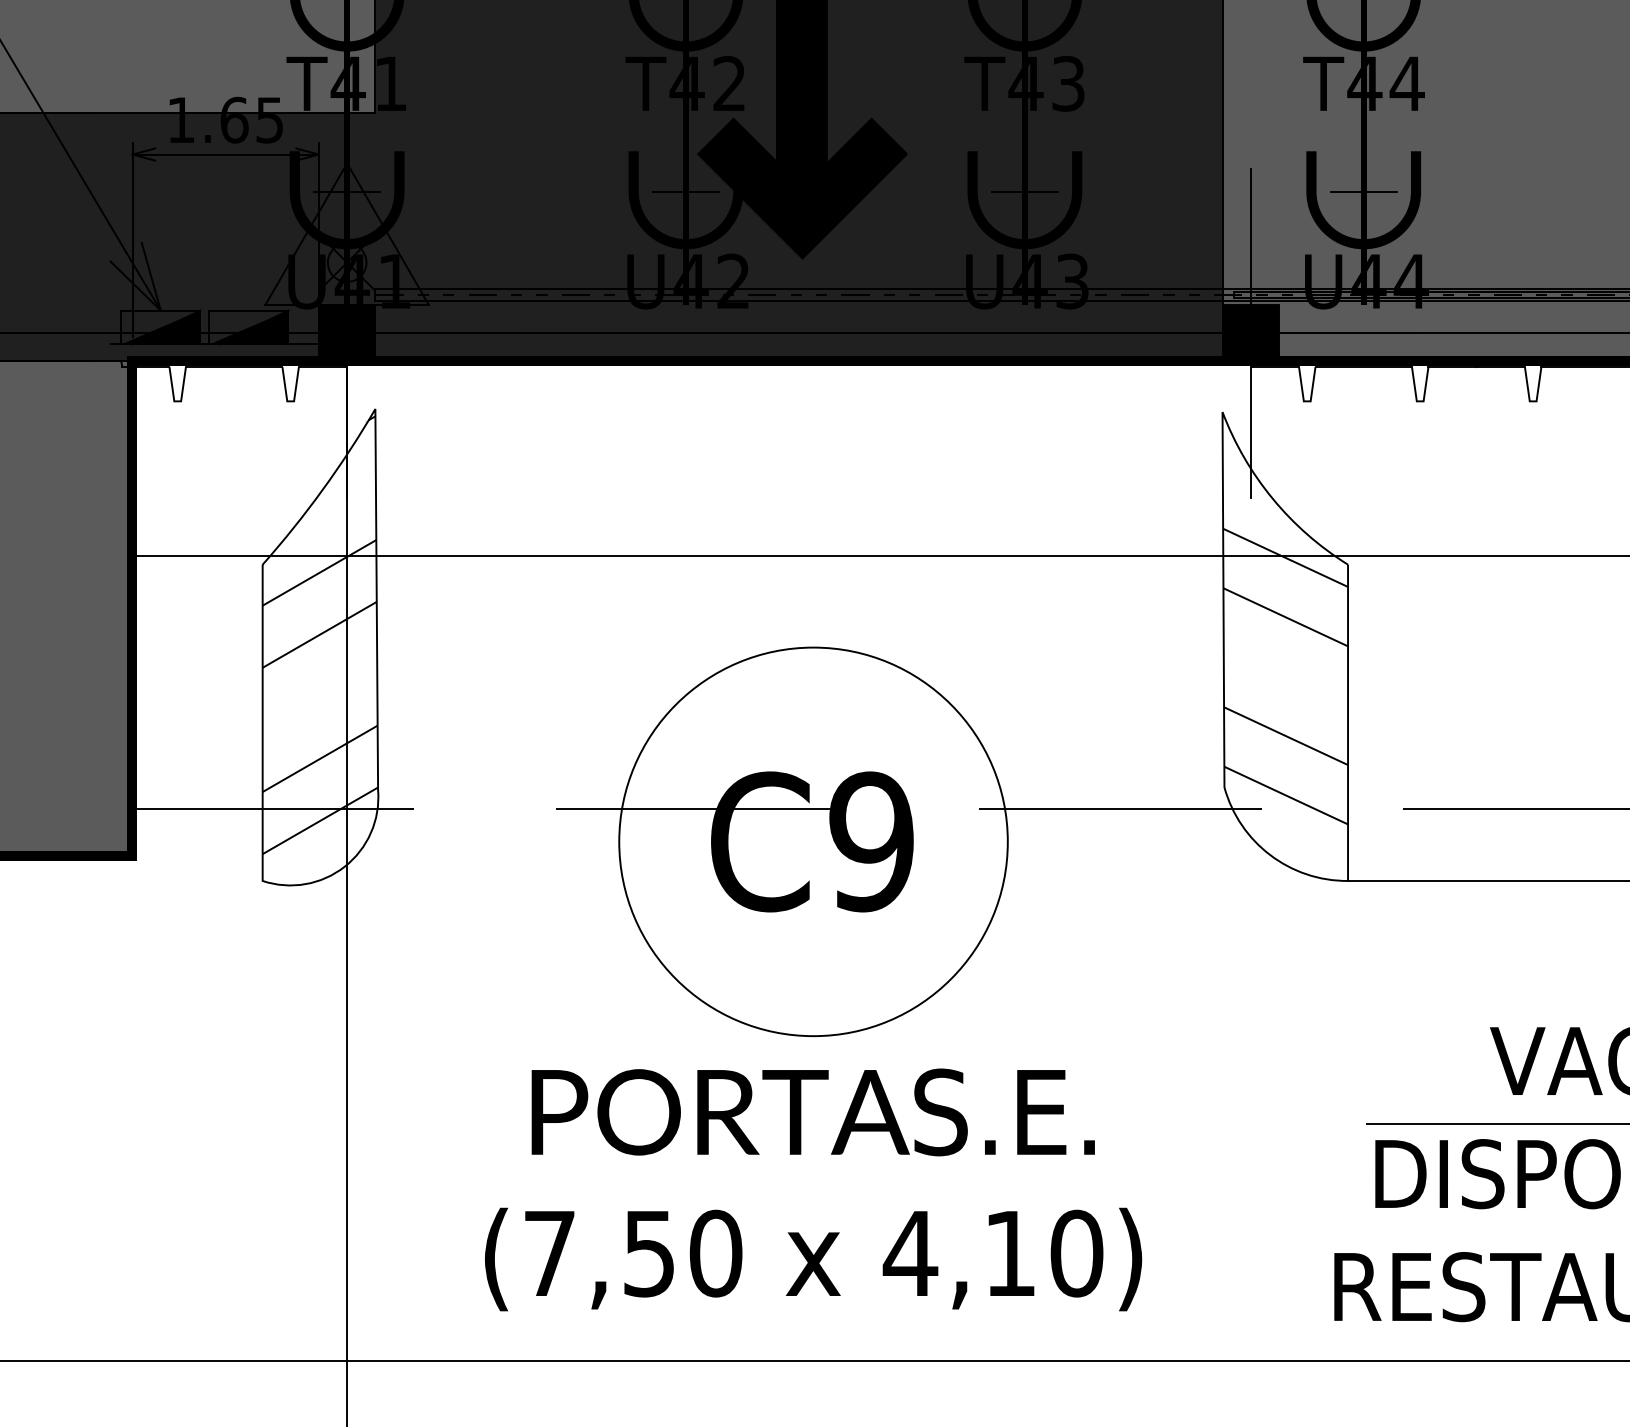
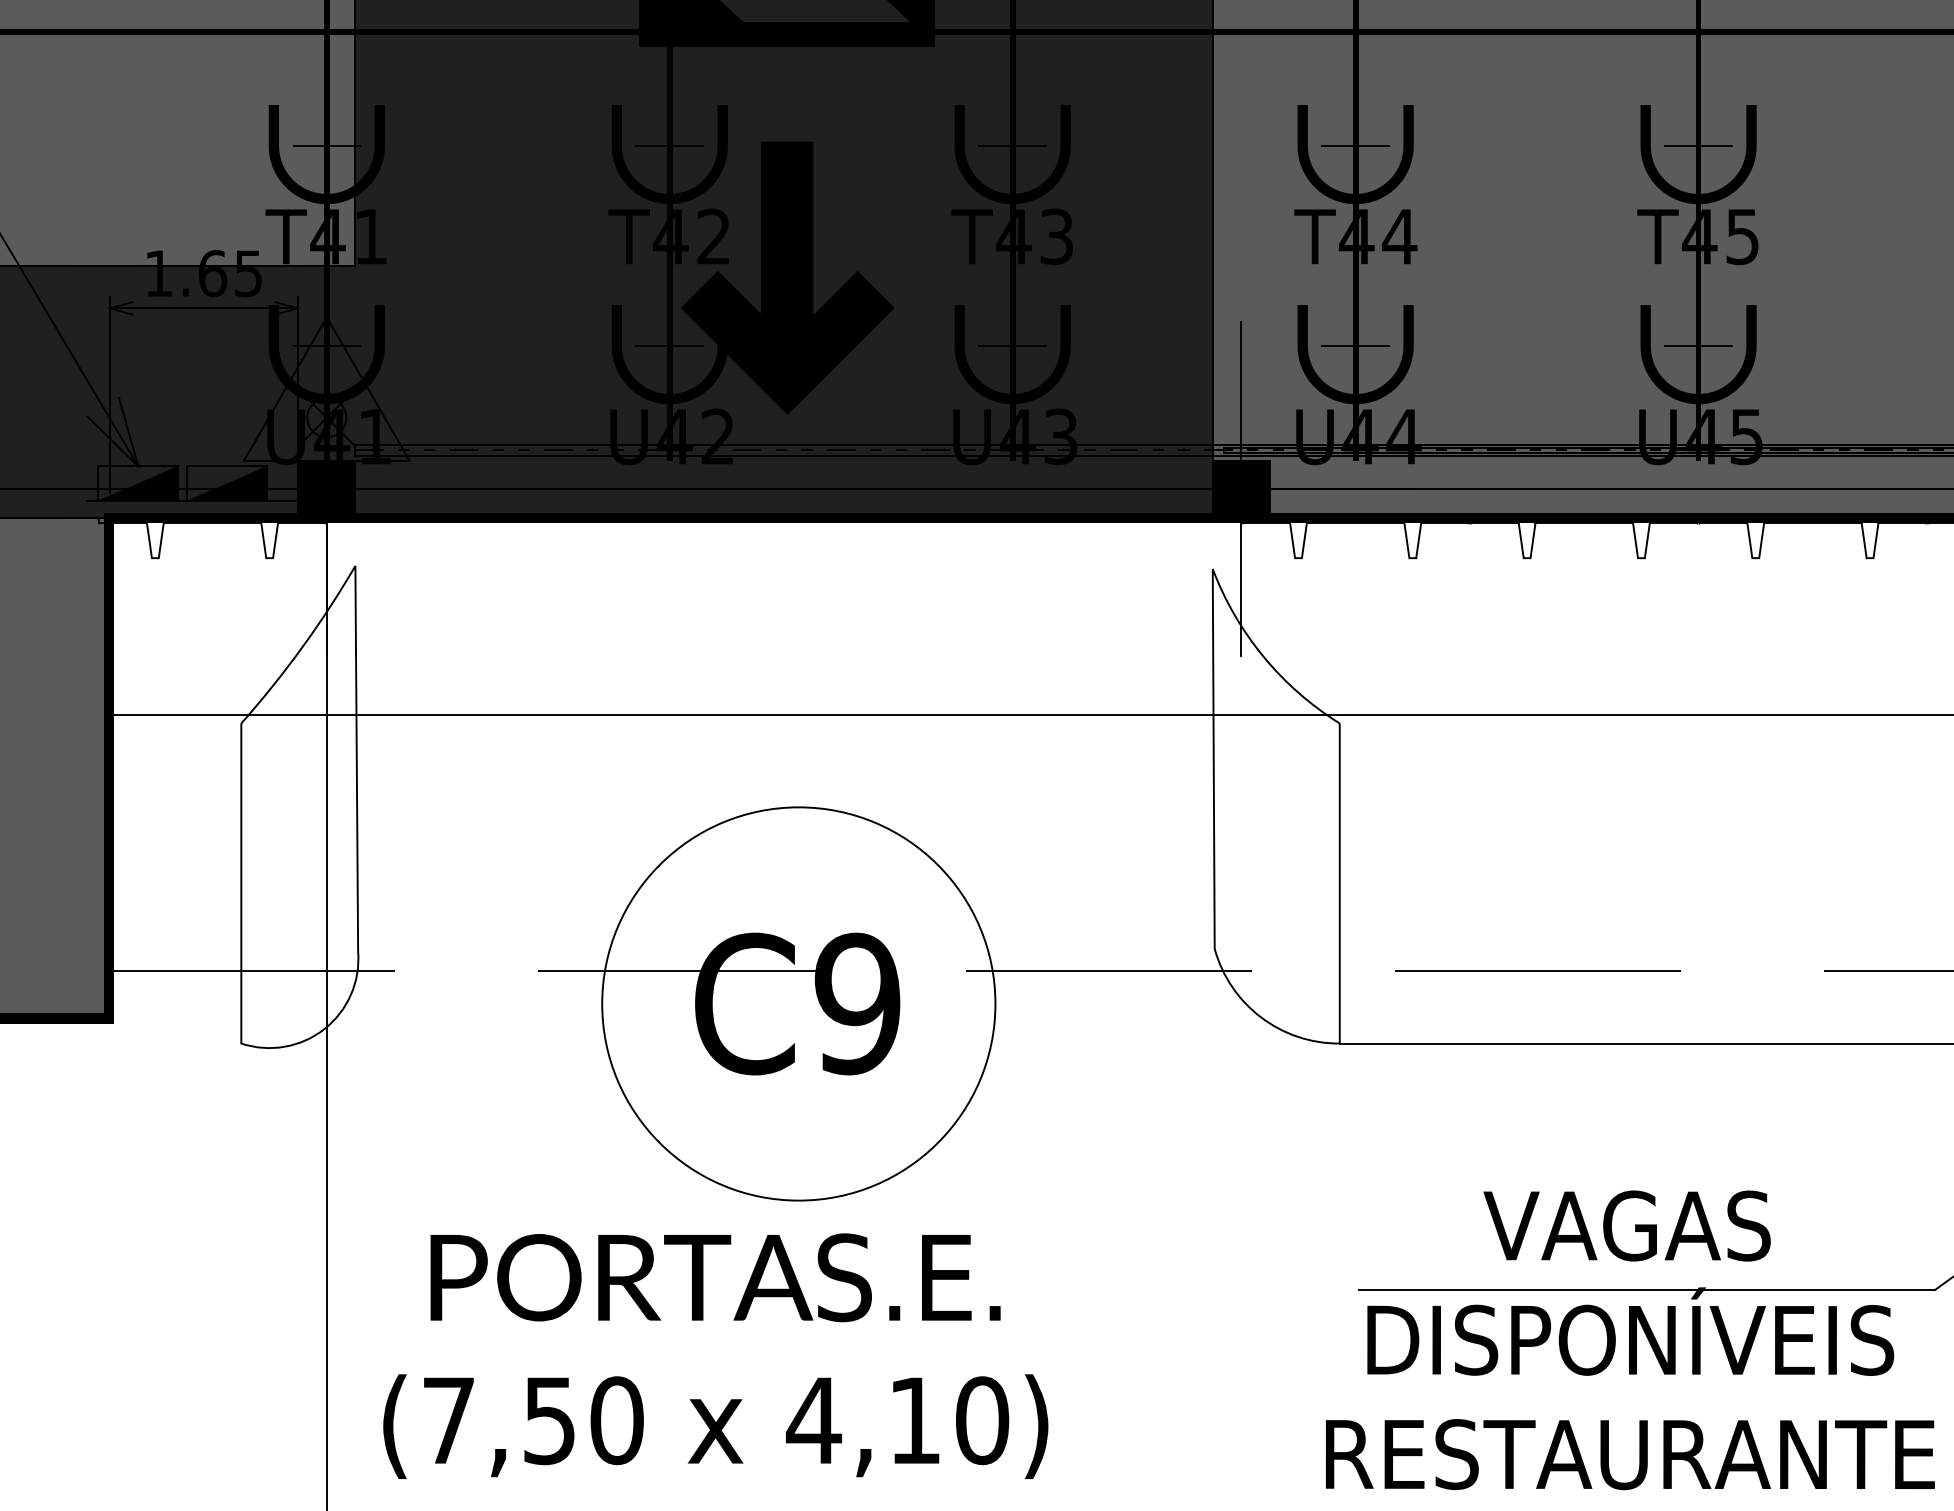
hatch: (320, 634) -> (299, 794), removed
hatch: (1285, 676) -> (1276, 836), removed
text: (813, 1189) -> (715, 1355), moved

